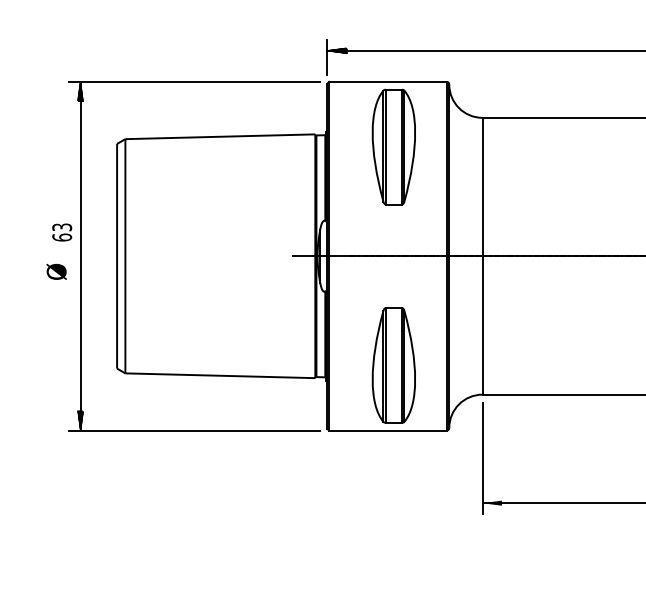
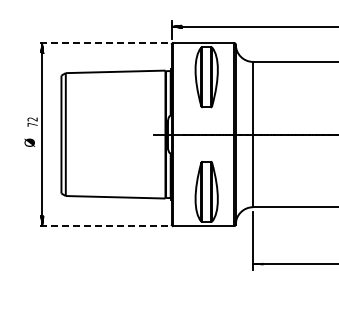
line: (195, 82) -> (102, 43), solid -> dashed
text: (61, 231) -> (32, 121), 63 -> 72
line: (195, 431) -> (102, 226), solid -> dashed

